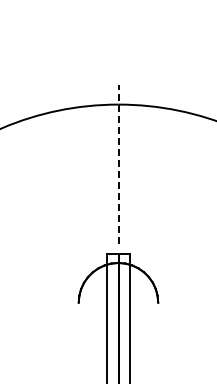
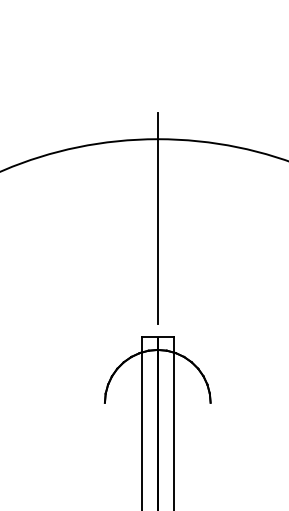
line: (118, 163) -> (157, 217), dashed -> solid

